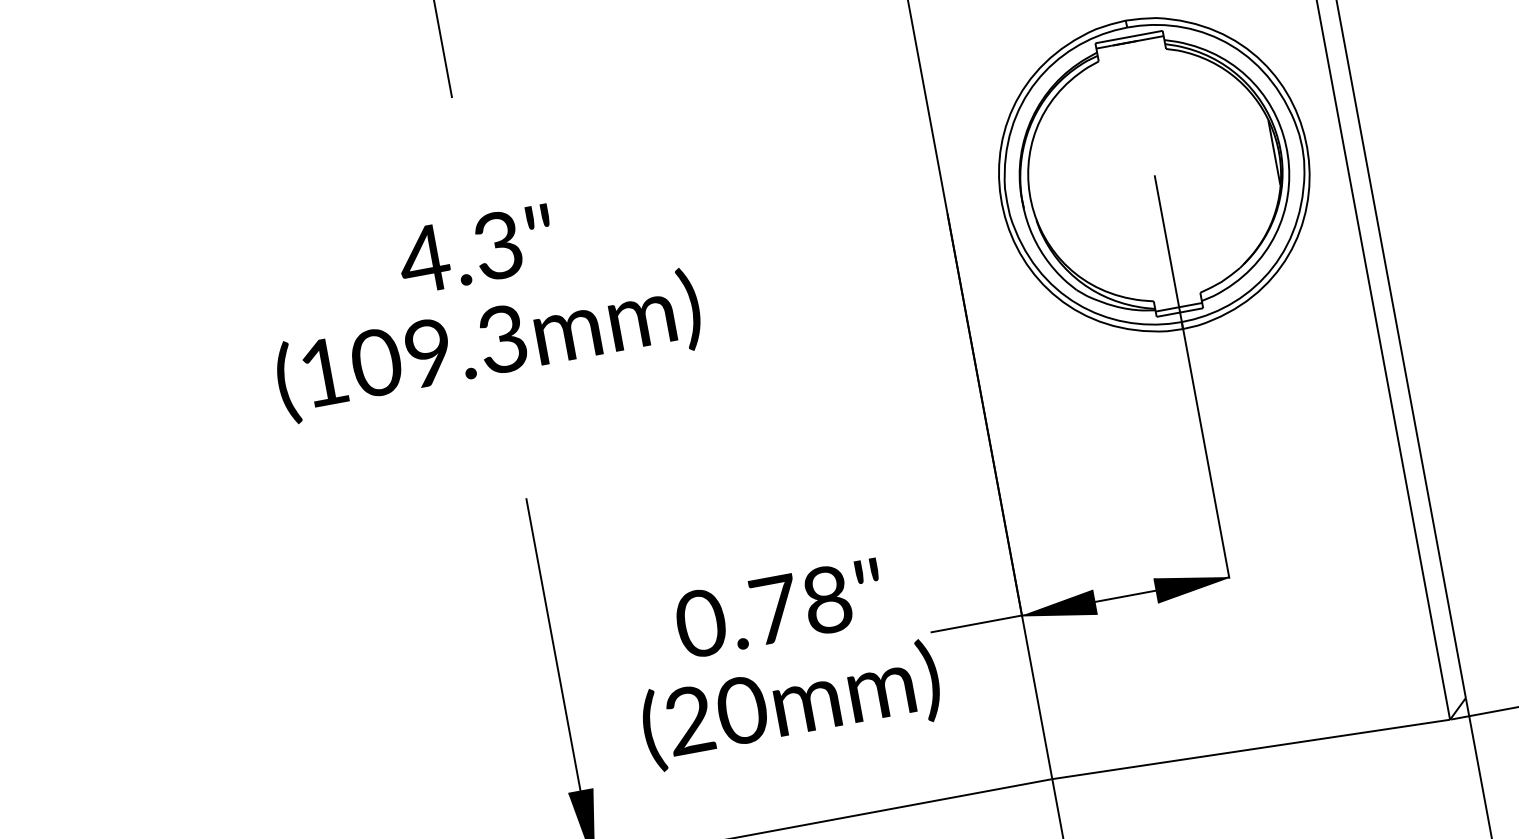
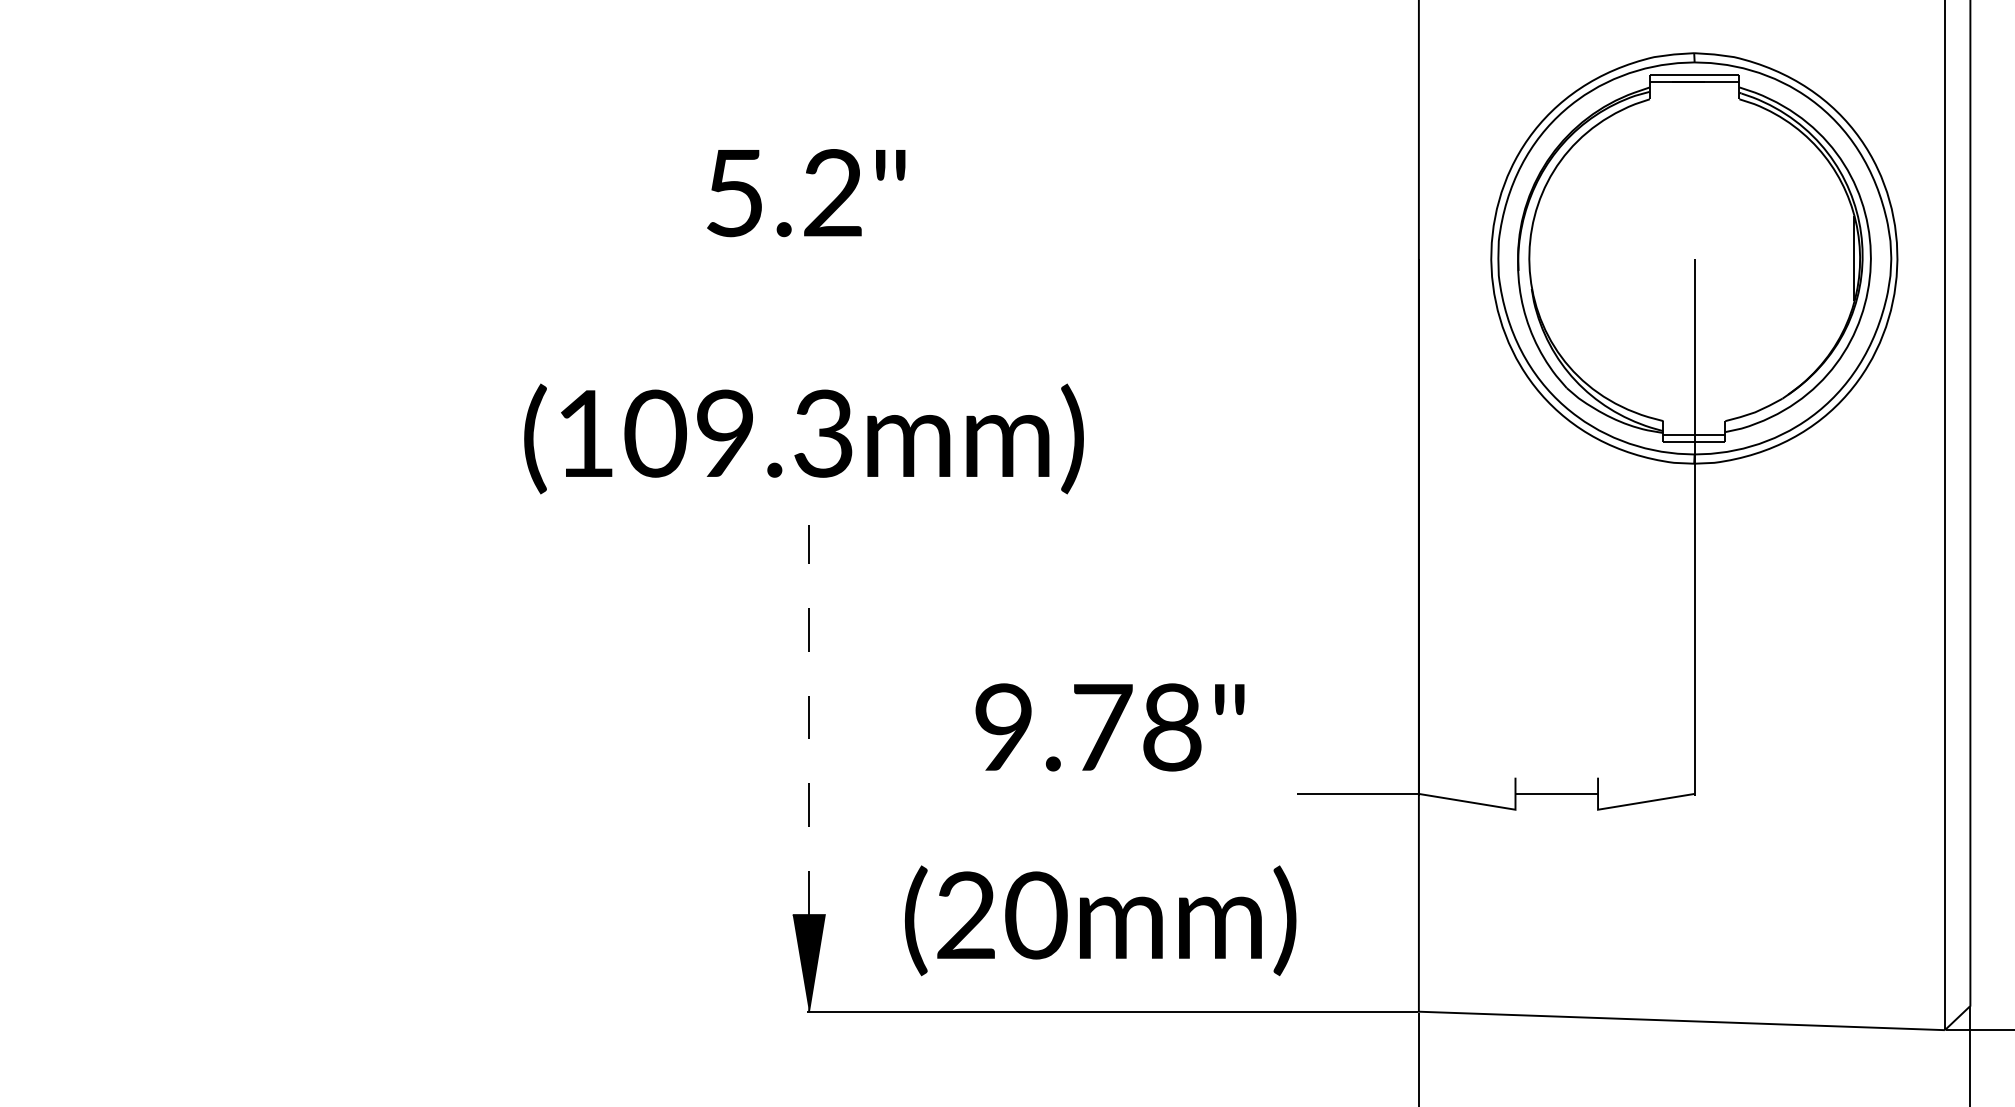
text: (459, 253) -> (781, 193), 4.3" -> 5.2"
text: (488, 345) -> (803, 438), moved
fill: (1192, 583) -> (1646, 793), removed
fill: (1057, 608) -> (1466, 793), removed
text: (700, 623) -> (1003, 727), 0.78" -> 9.78"
line: (553, 644) -> (808, 719), solid -> dashed
text: (791, 705) -> (1100, 920), moved

